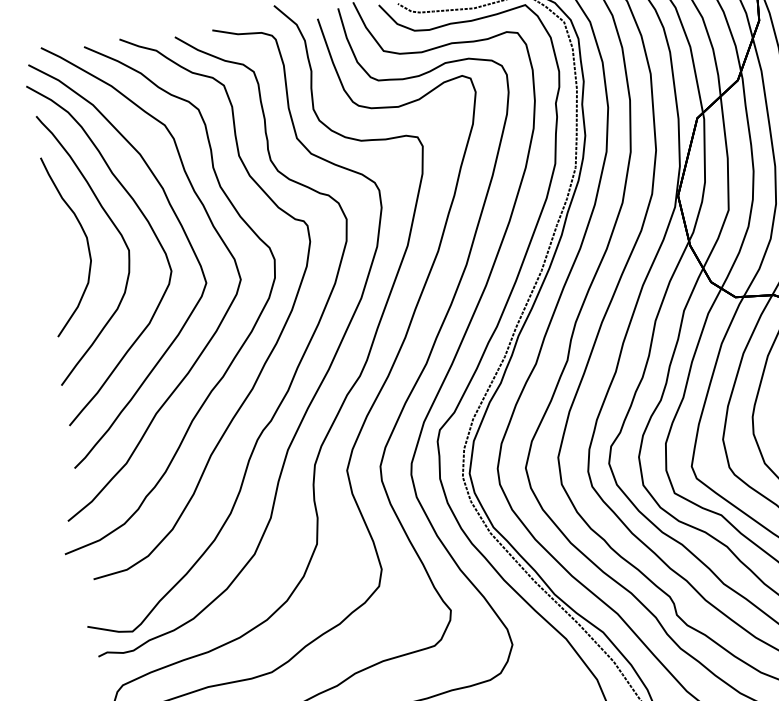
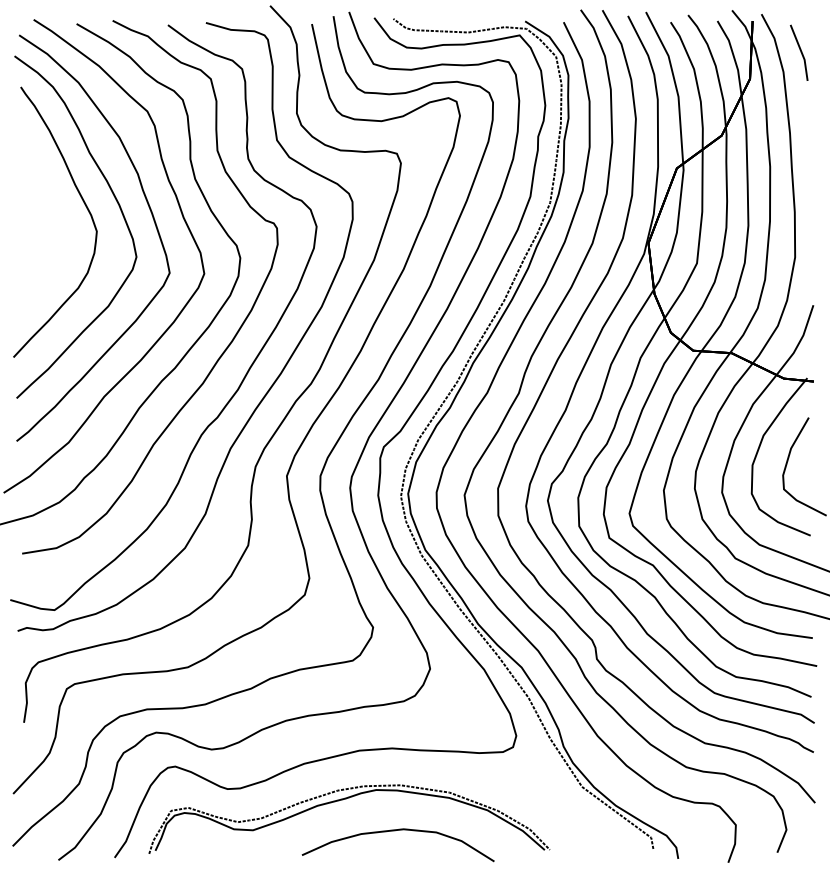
part: (86, 241) -> (55, 217), removed

